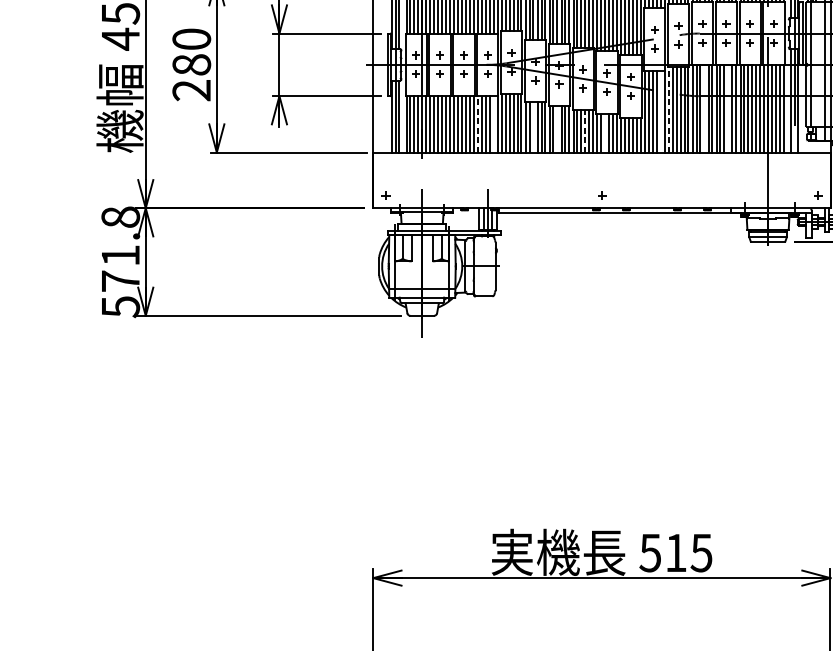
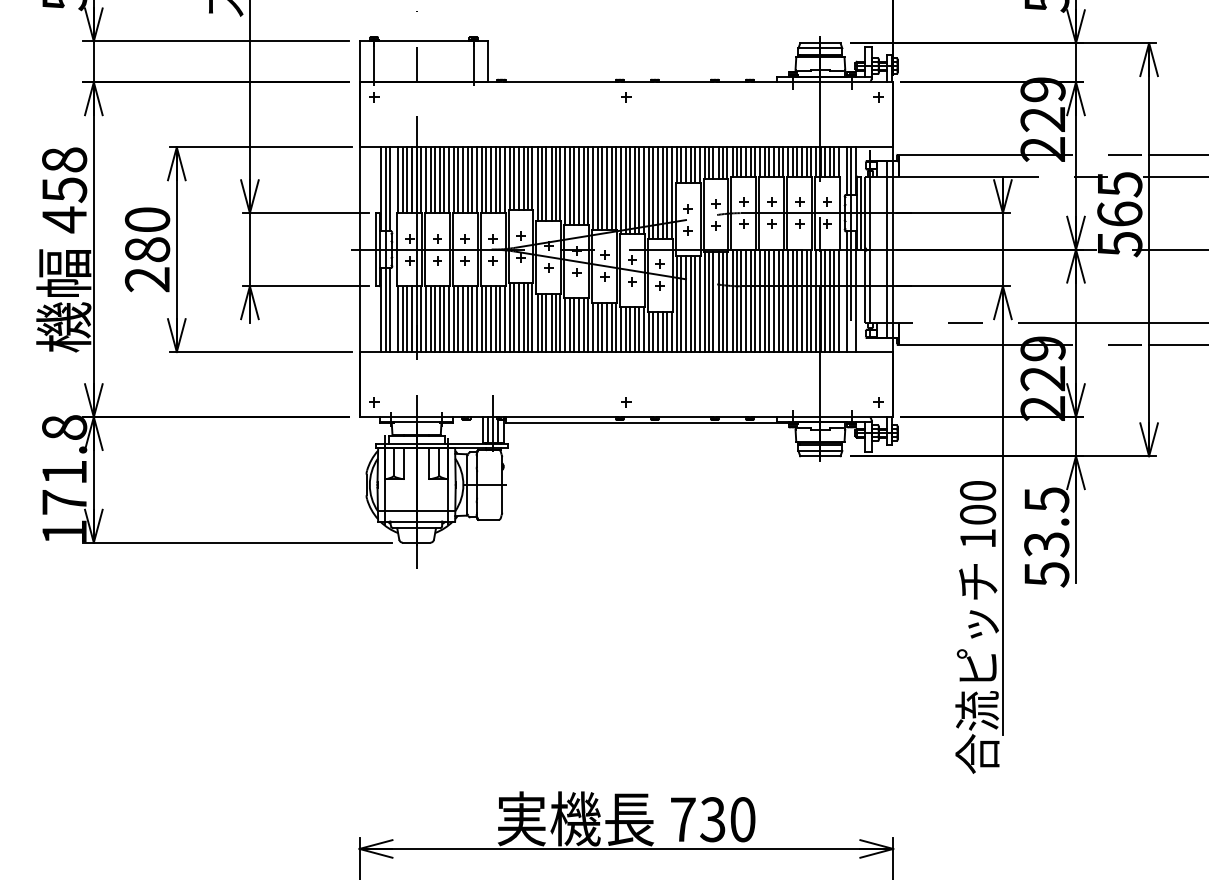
line: (704, 108) -> (746, 300), added
line: (728, 108) -> (774, 300), added
line: (668, 109) -> (704, 301), dashed -> solid
line: (661, 111) -> (695, 304), added
line: (477, 124) -> (481, 319), dashed -> solid
line: (494, 124) -> (500, 319), added
line: (533, 127) -> (546, 322), added
line: (557, 129) -> (574, 325), added
line: (585, 131) -> (607, 327), dashed -> solid
line: (604, 133) -> (629, 329), added
text: (120, 307) -> (64, 532), 571.8 -> 171.8
text: (675, 552) -> (712, 819), 515 -> 730

